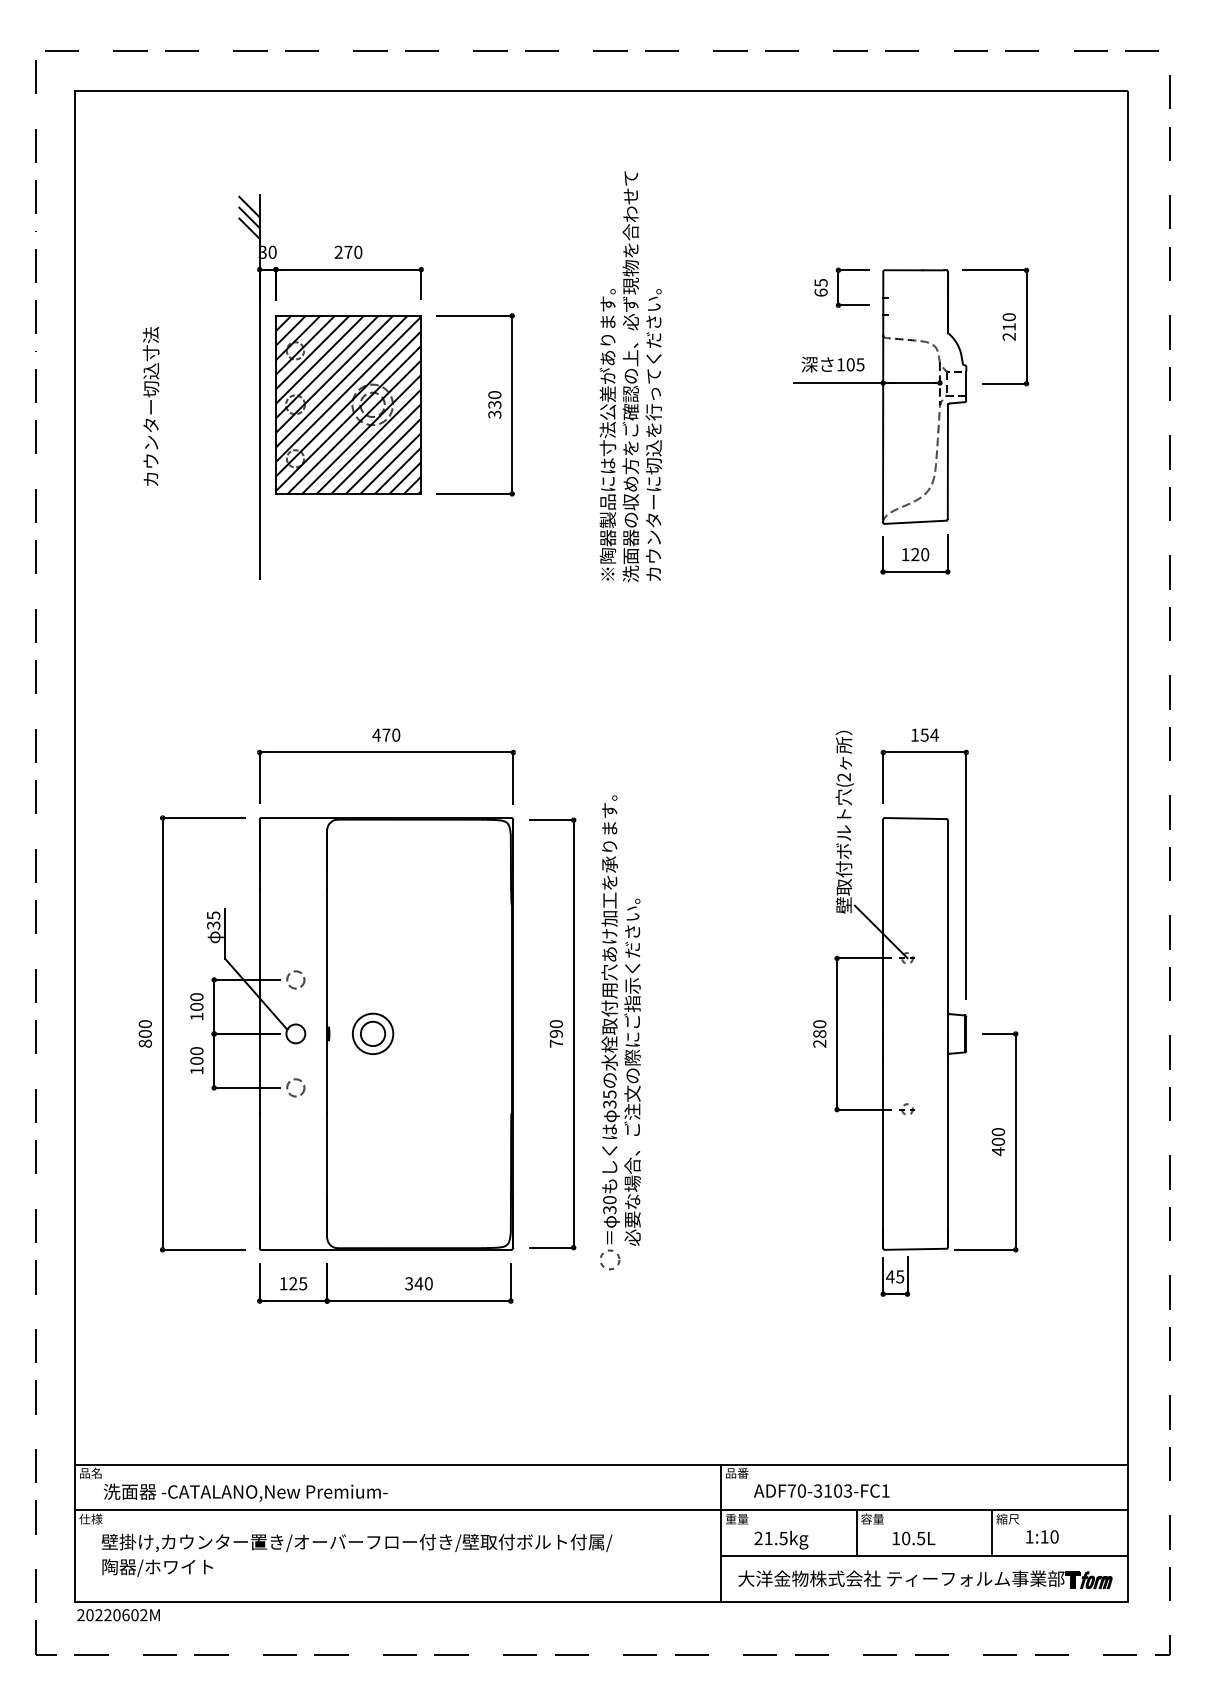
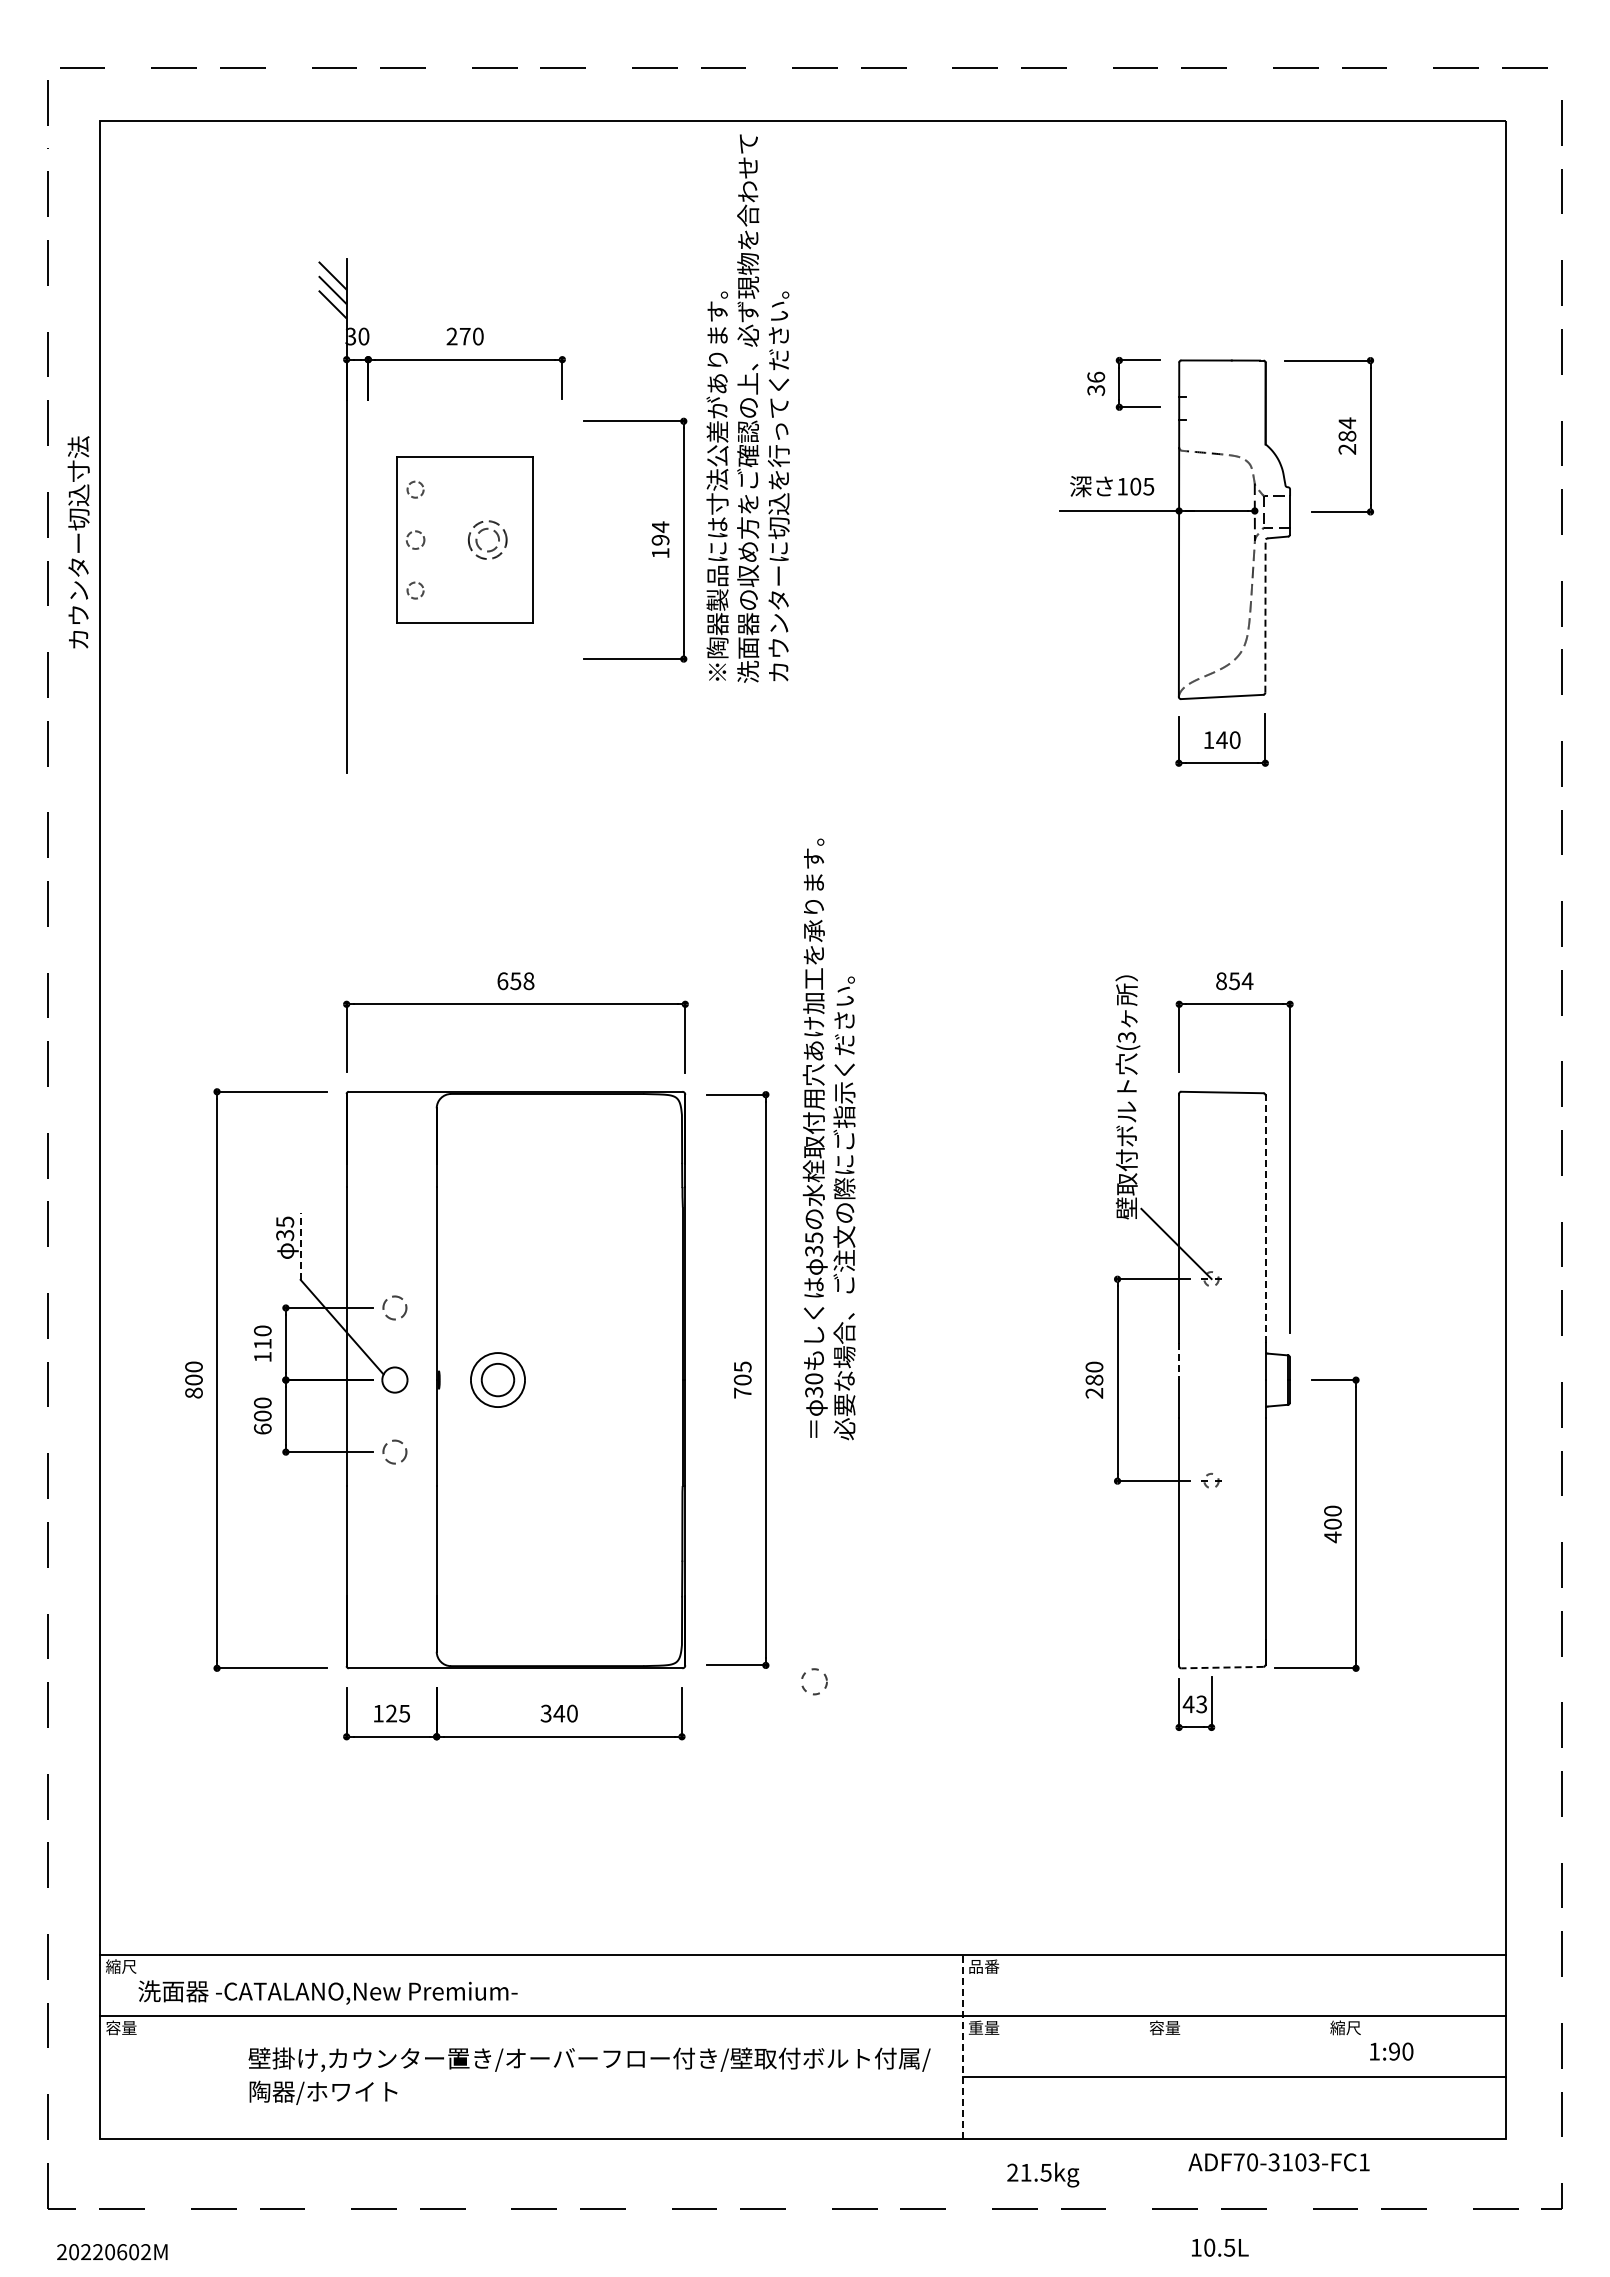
text: (821, 287) -> (1096, 383), 65 -> 36
text: (1009, 321) -> (1347, 429), 210 -> 284
text: (630, 376) -> (747, 408), moved
part: (347, 404) -> (464, 539), size x0.7
text: (494, 404) -> (660, 539), 330 -> 194
text: (150, 406) -> (78, 542), moved
line: (947, 462) -> (1265, 616), solid -> dashed
text: (914, 554) -> (1221, 739), 120 -> 140
text: (386, 735) -> (515, 981), 470 -> 658
text: (914, 735) -> (1221, 981), 154 -> 854
text: (844, 777) -> (1127, 1037), (2 -> (3
line: (947, 913) -> (1265, 1219), solid -> dashed
line: (225, 933) -> (300, 1246), solid -> dashed
text: (196, 1006) -> (262, 1343), 100 -> 110
text: (620, 1020) -> (828, 1139), moved
line: (883, 1020) -> (1179, 1361), solid -> dashed
text: (556, 1029) -> (742, 1373), 790 -> 705
text: (196, 1070) -> (262, 1428), 100 -> 600
line: (914, 1249) -> (1221, 1667), solid -> dashed
text: (899, 1276) -> (1201, 1703), 45 -> 43
text: (91, 1473) -> (121, 1966), 品名 -> 縮尺
text: (821, 1491) -> (1278, 2162), moved
text: (91, 1518) -> (121, 2027), 仕様 -> 容量
line: (720, 1533) -> (962, 2046), solid -> dashed
line: (856, 1533) -> (1143, 2046), removed
line: (992, 1533) -> (1324, 2046), removed
text: (1044, 1536) -> (1394, 2051), 1:10 -> 1:90
text: (914, 1538) -> (1220, 2247), moved
text: (781, 1539) -> (1043, 2174), moved
text: (356, 1554) -> (589, 2075), moved
part: (925, 1579) -> (1235, 2108), removed
text: (118, 1615) -> (112, 2252), moved

